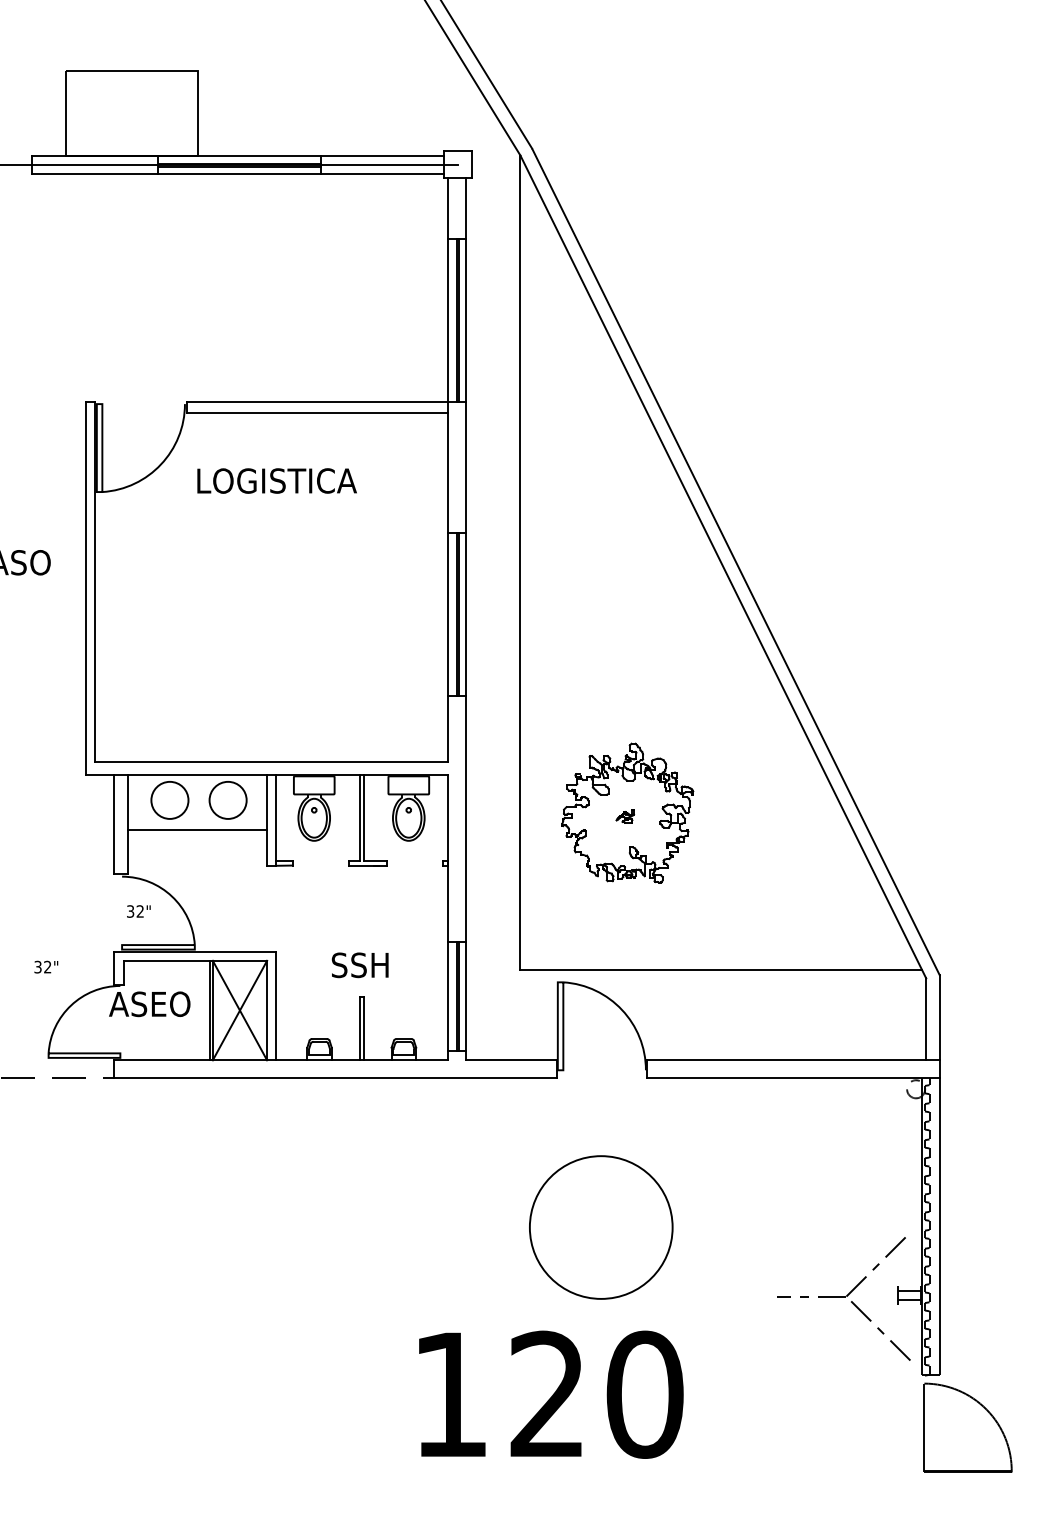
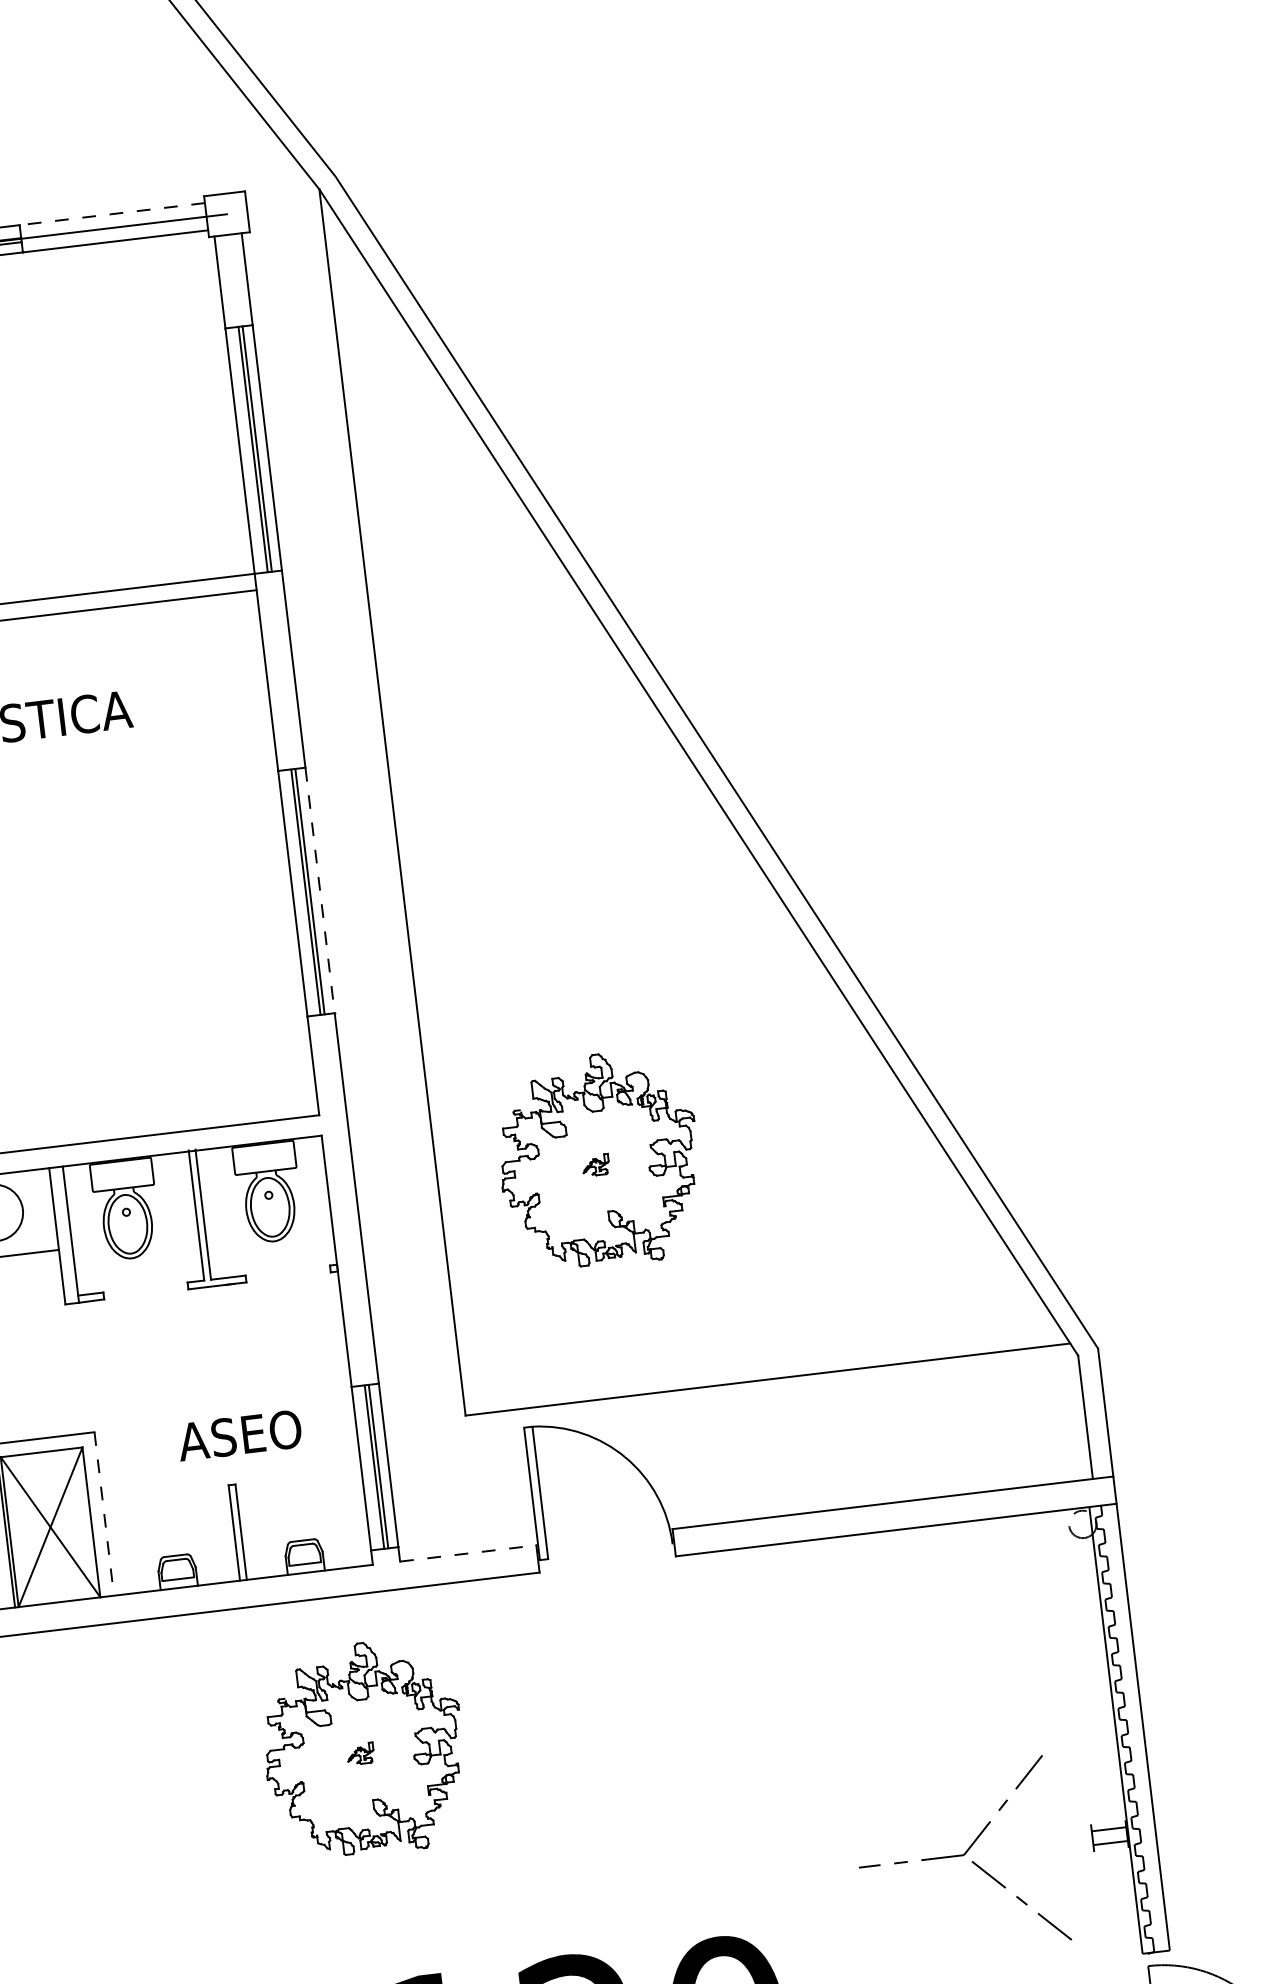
line: (382, 155) -> (111, 214), solid -> dashed
line: (466, 615) -> (320, 891), solid -> dashed
text: (370, 965) -> (239, 1435), SSH -> ASEO
line: (276, 1006) -> (104, 1514), solid -> dashed
line: (511, 1060) -> (468, 1553), solid -> dashed
part: (427, 1179) -> (363, 1747), added
part: (601, 1227) -> (633, 1789), removed
part: (843, 1298) -> (959, 1858), moved

